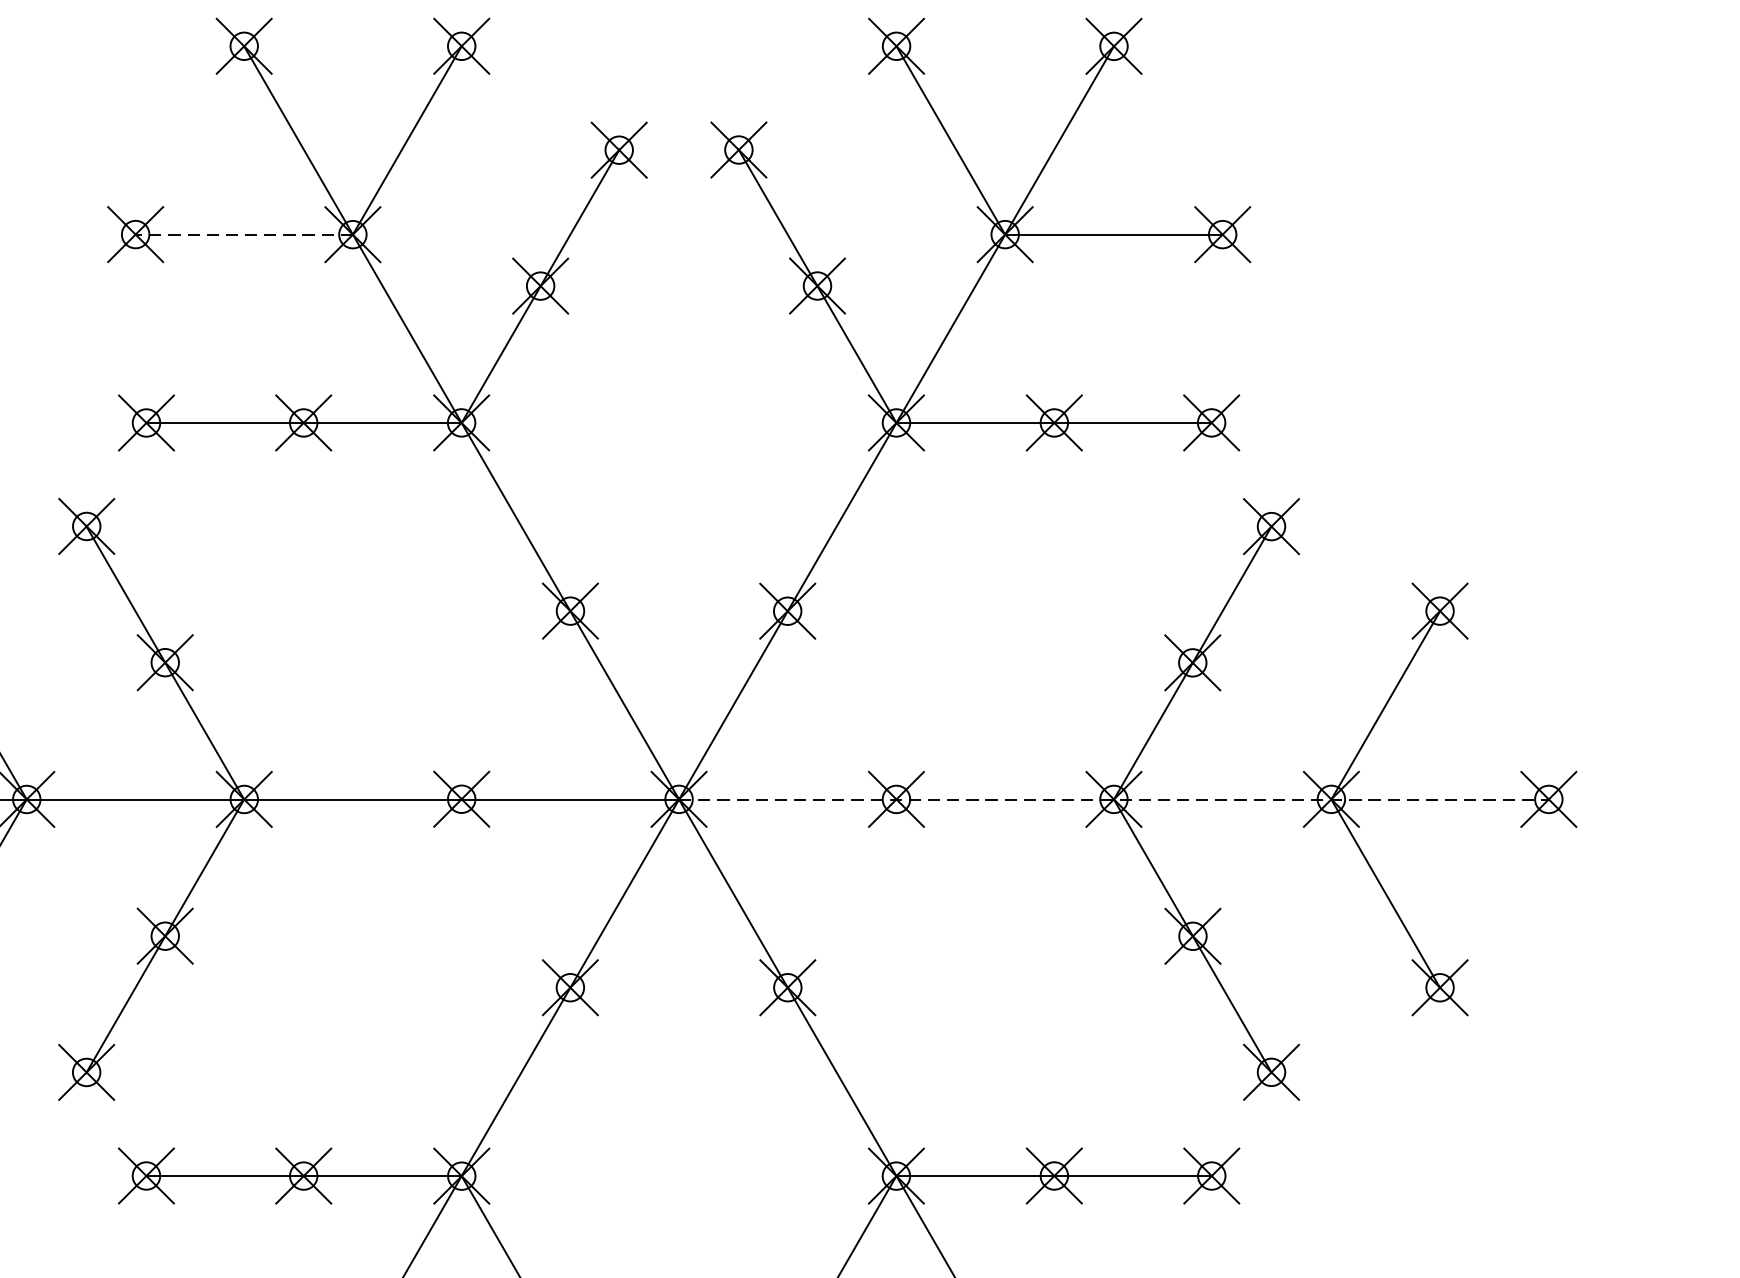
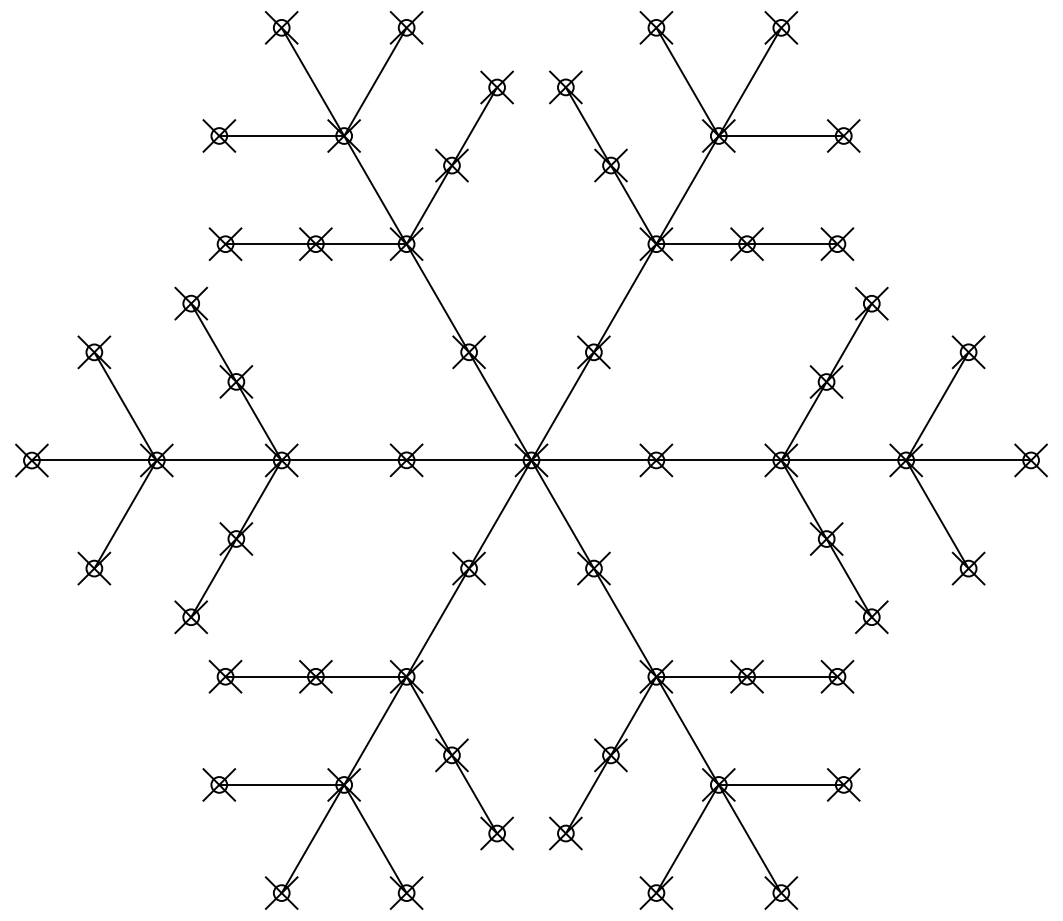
line: (243, 235) -> (281, 136), dashed -> solid
line: (1114, 799) -> (781, 460), dashed -> solid

